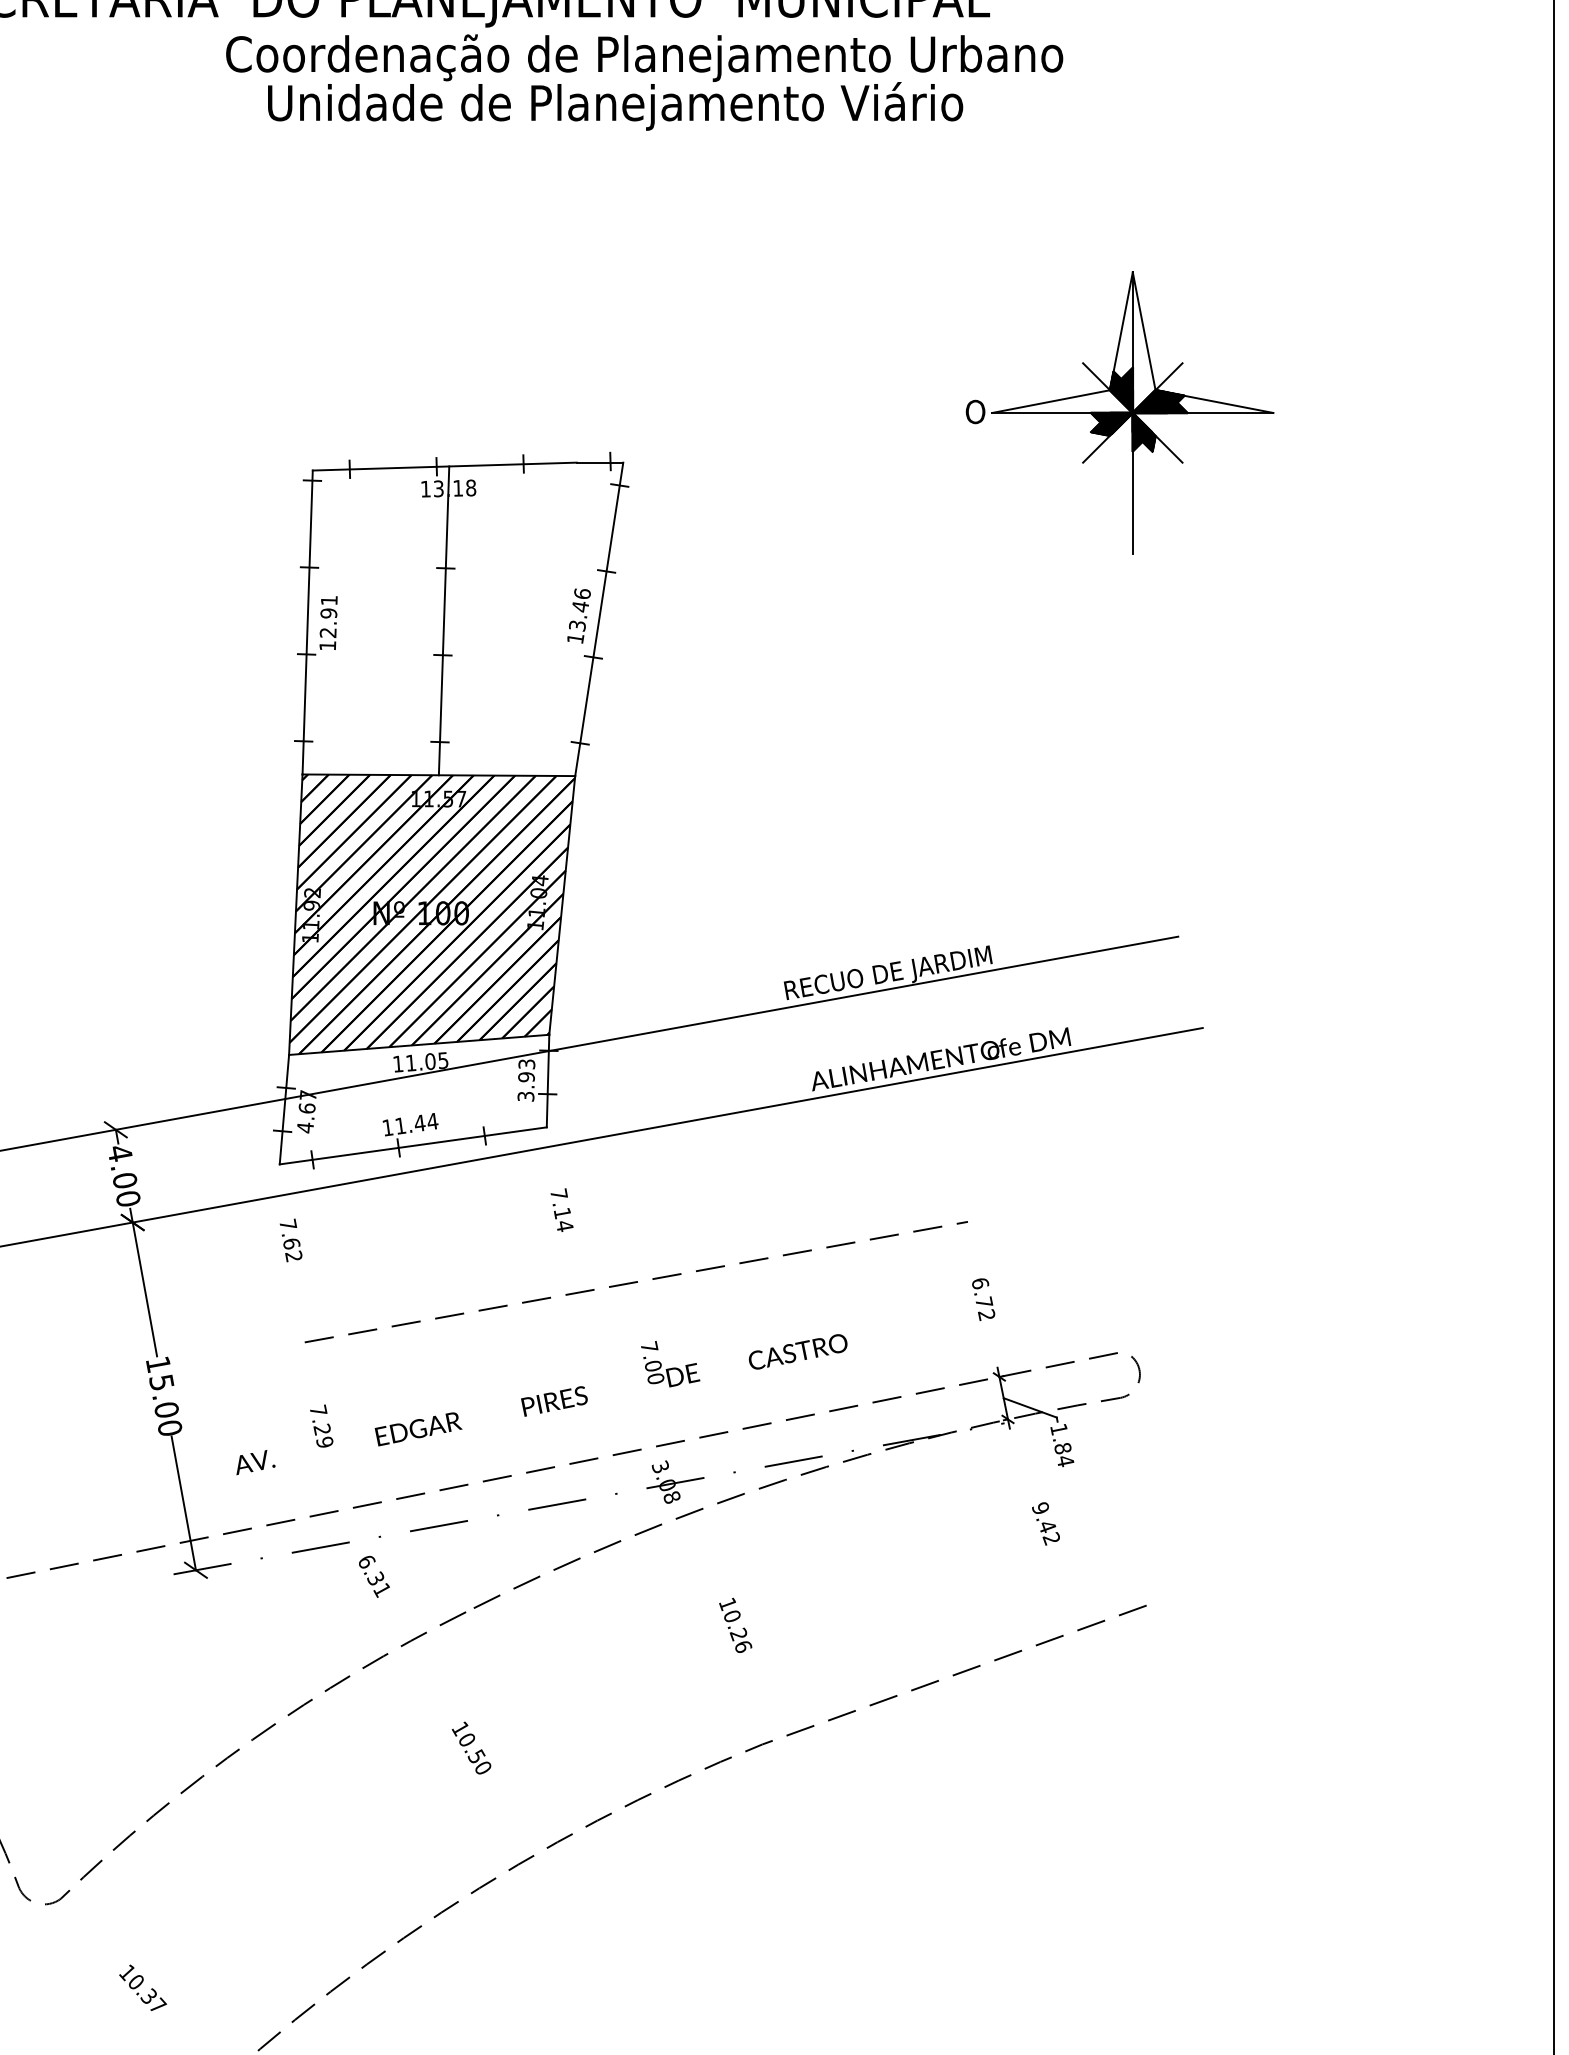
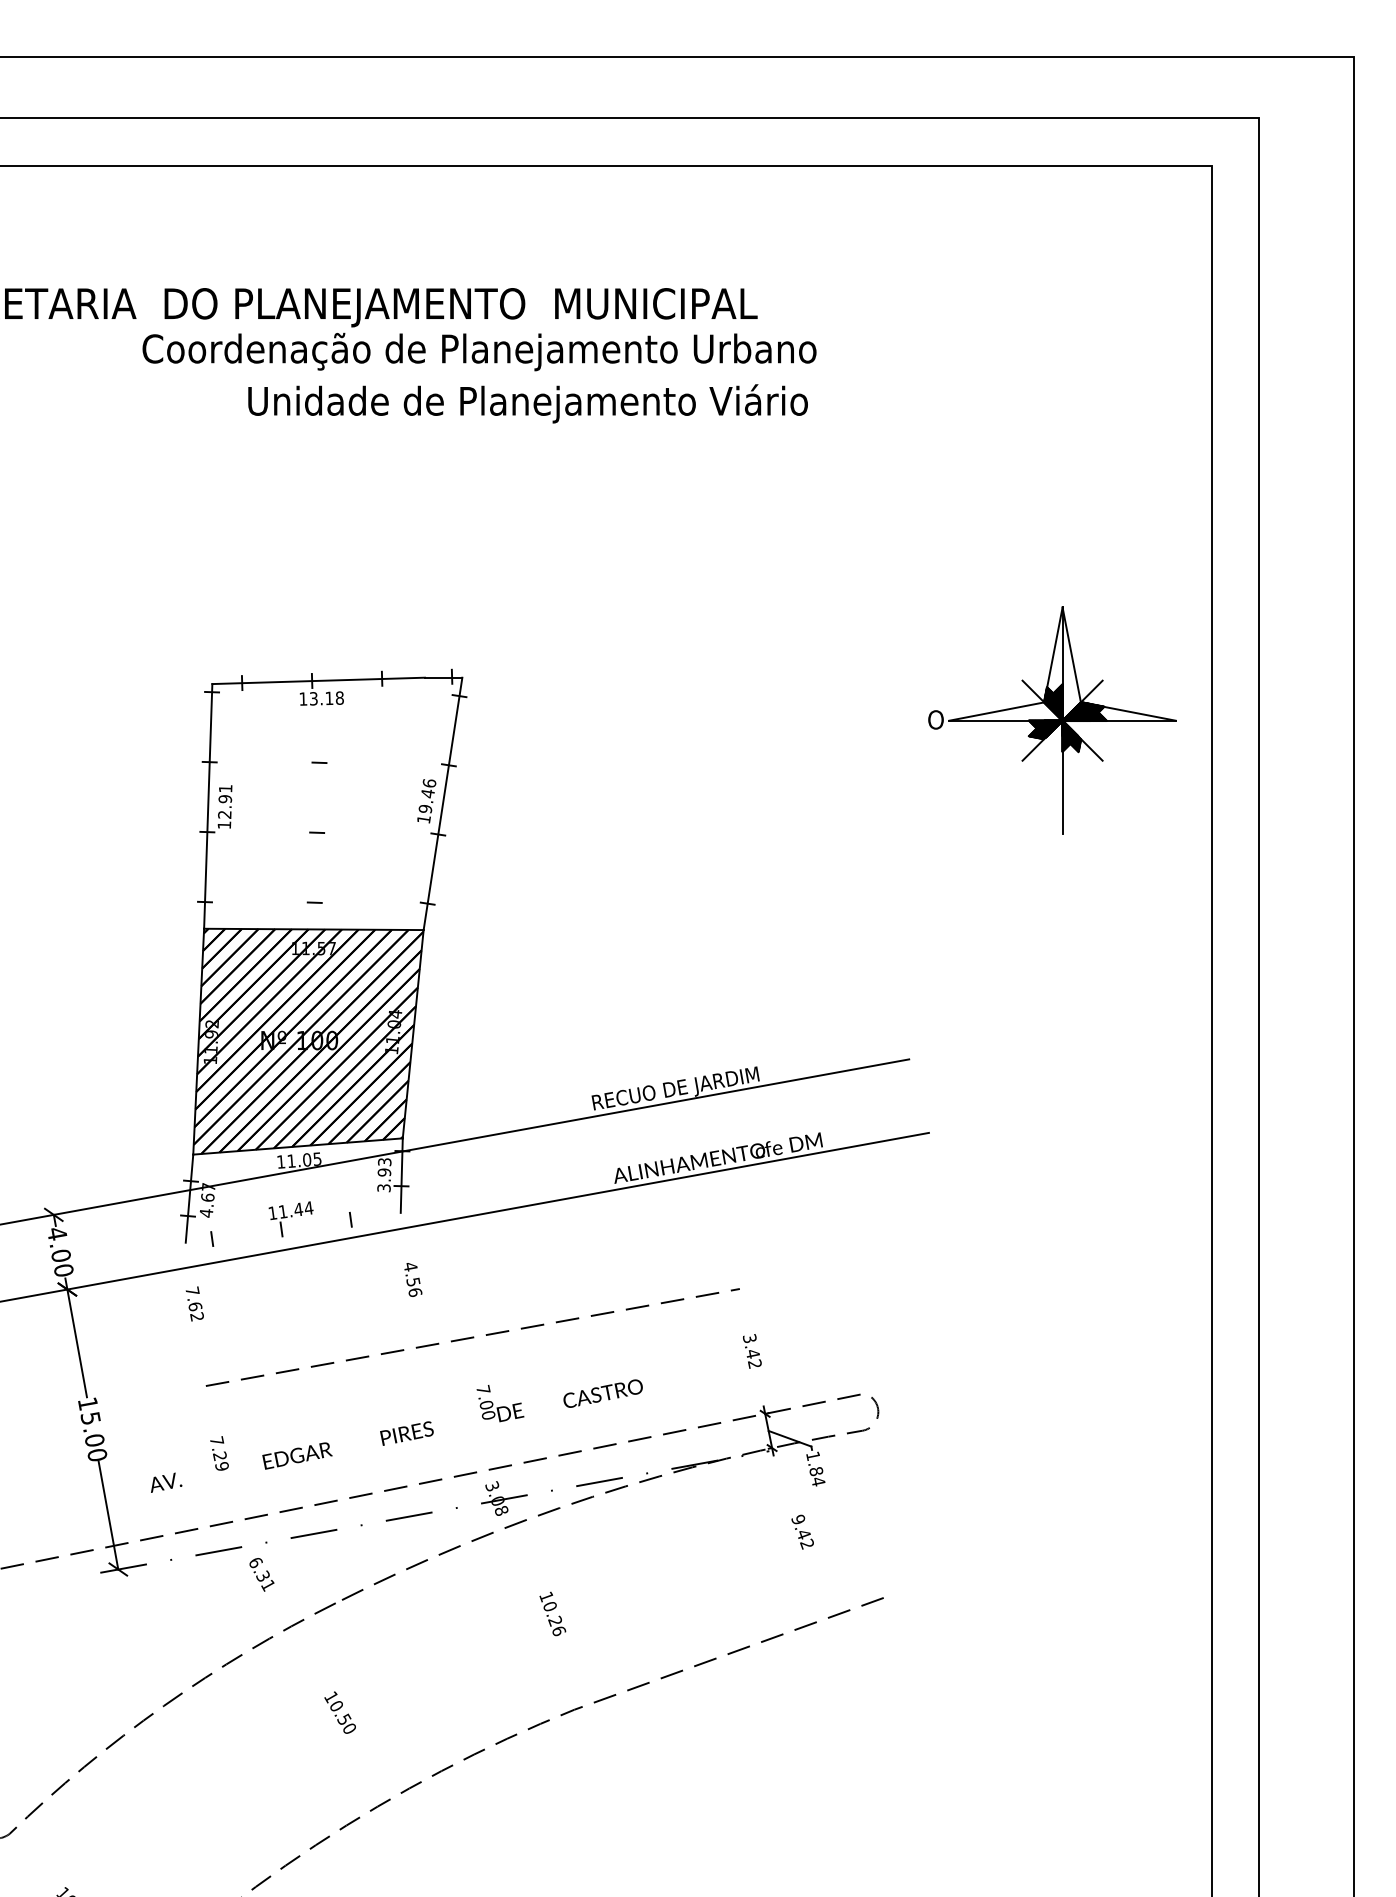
text: (614, 105) -> (527, 403), moved
part: (1120, 412) -> (1052, 720), moved
line: (443, 620) -> (317, 804), removed
text: (577, 626) -> (425, 809), 13.46 -> 19.46
line: (412, 1145) -> (292, 1227), removed
text: (562, 1210) -> (413, 1279), 7.14 -> 4.56
text: (982, 1293) -> (751, 1346), 6.72 -> 3.42

